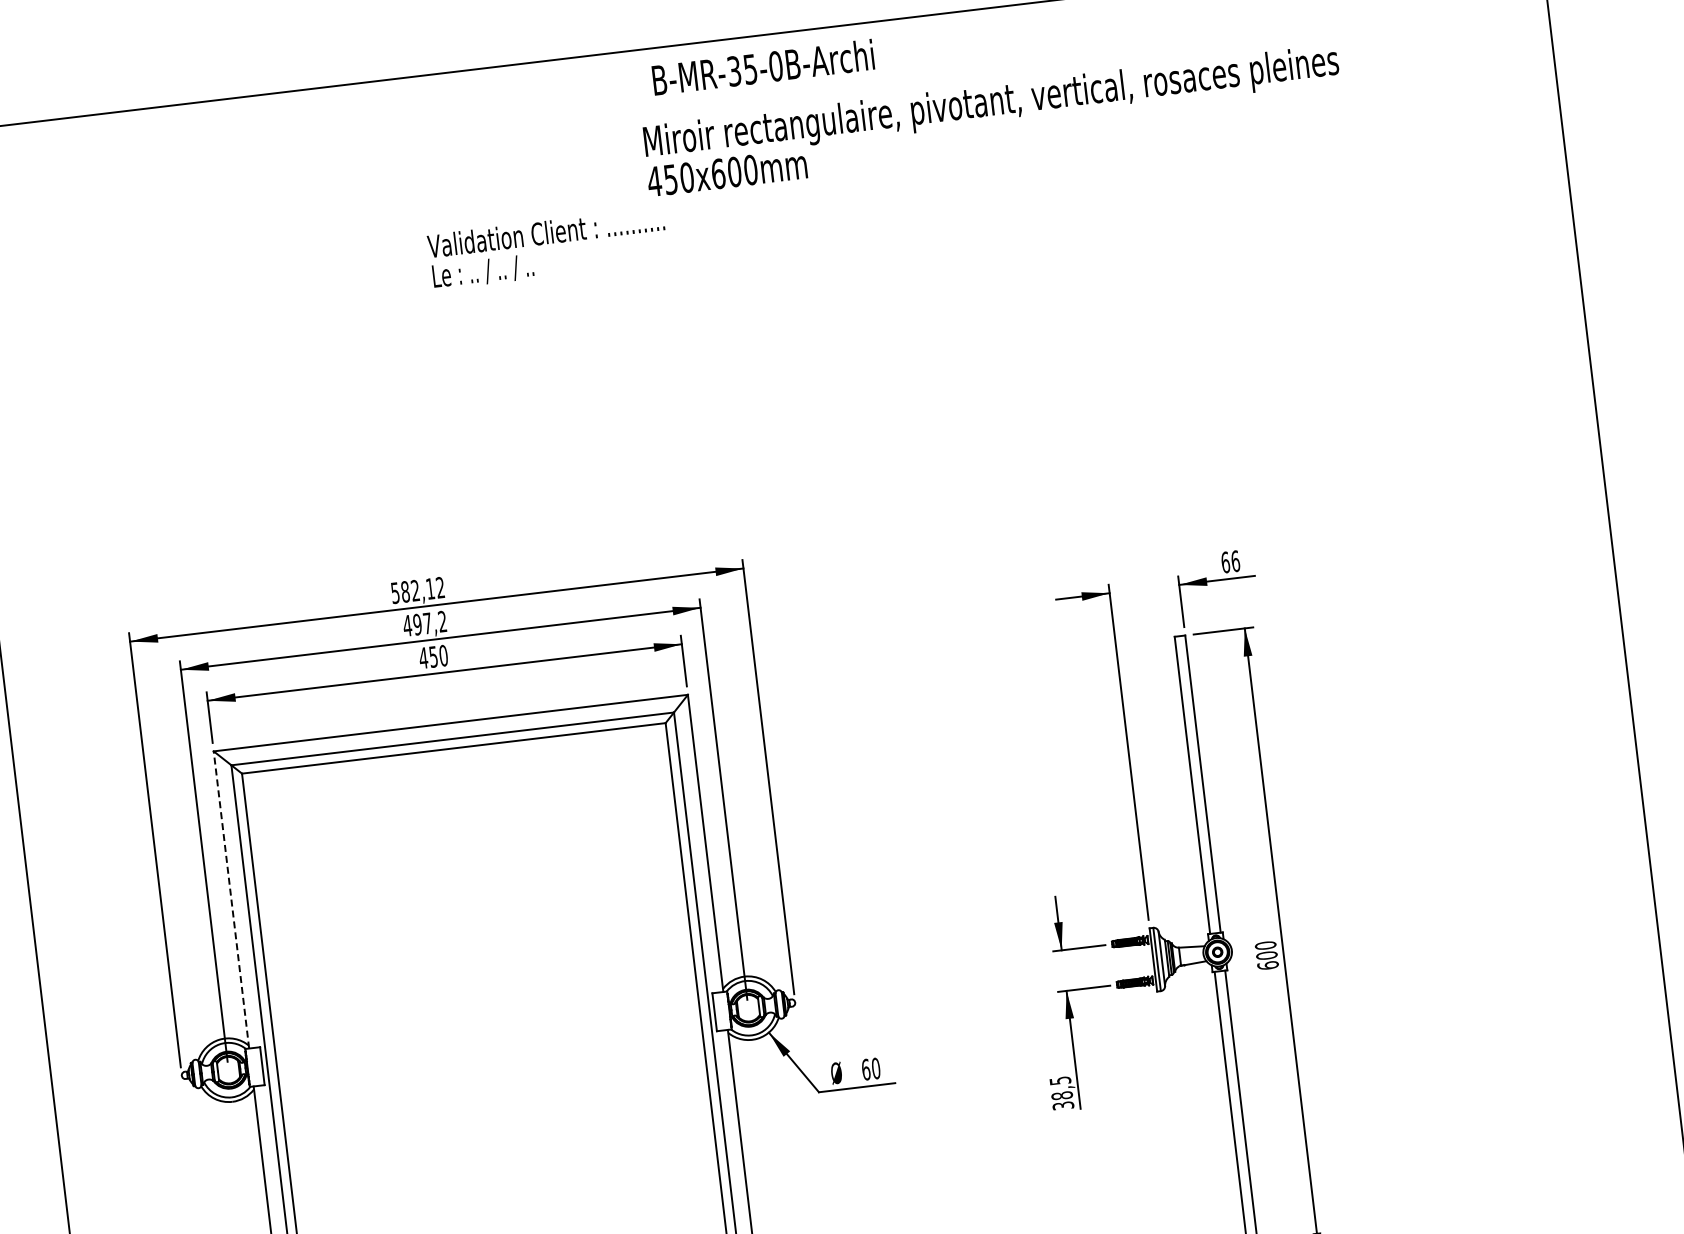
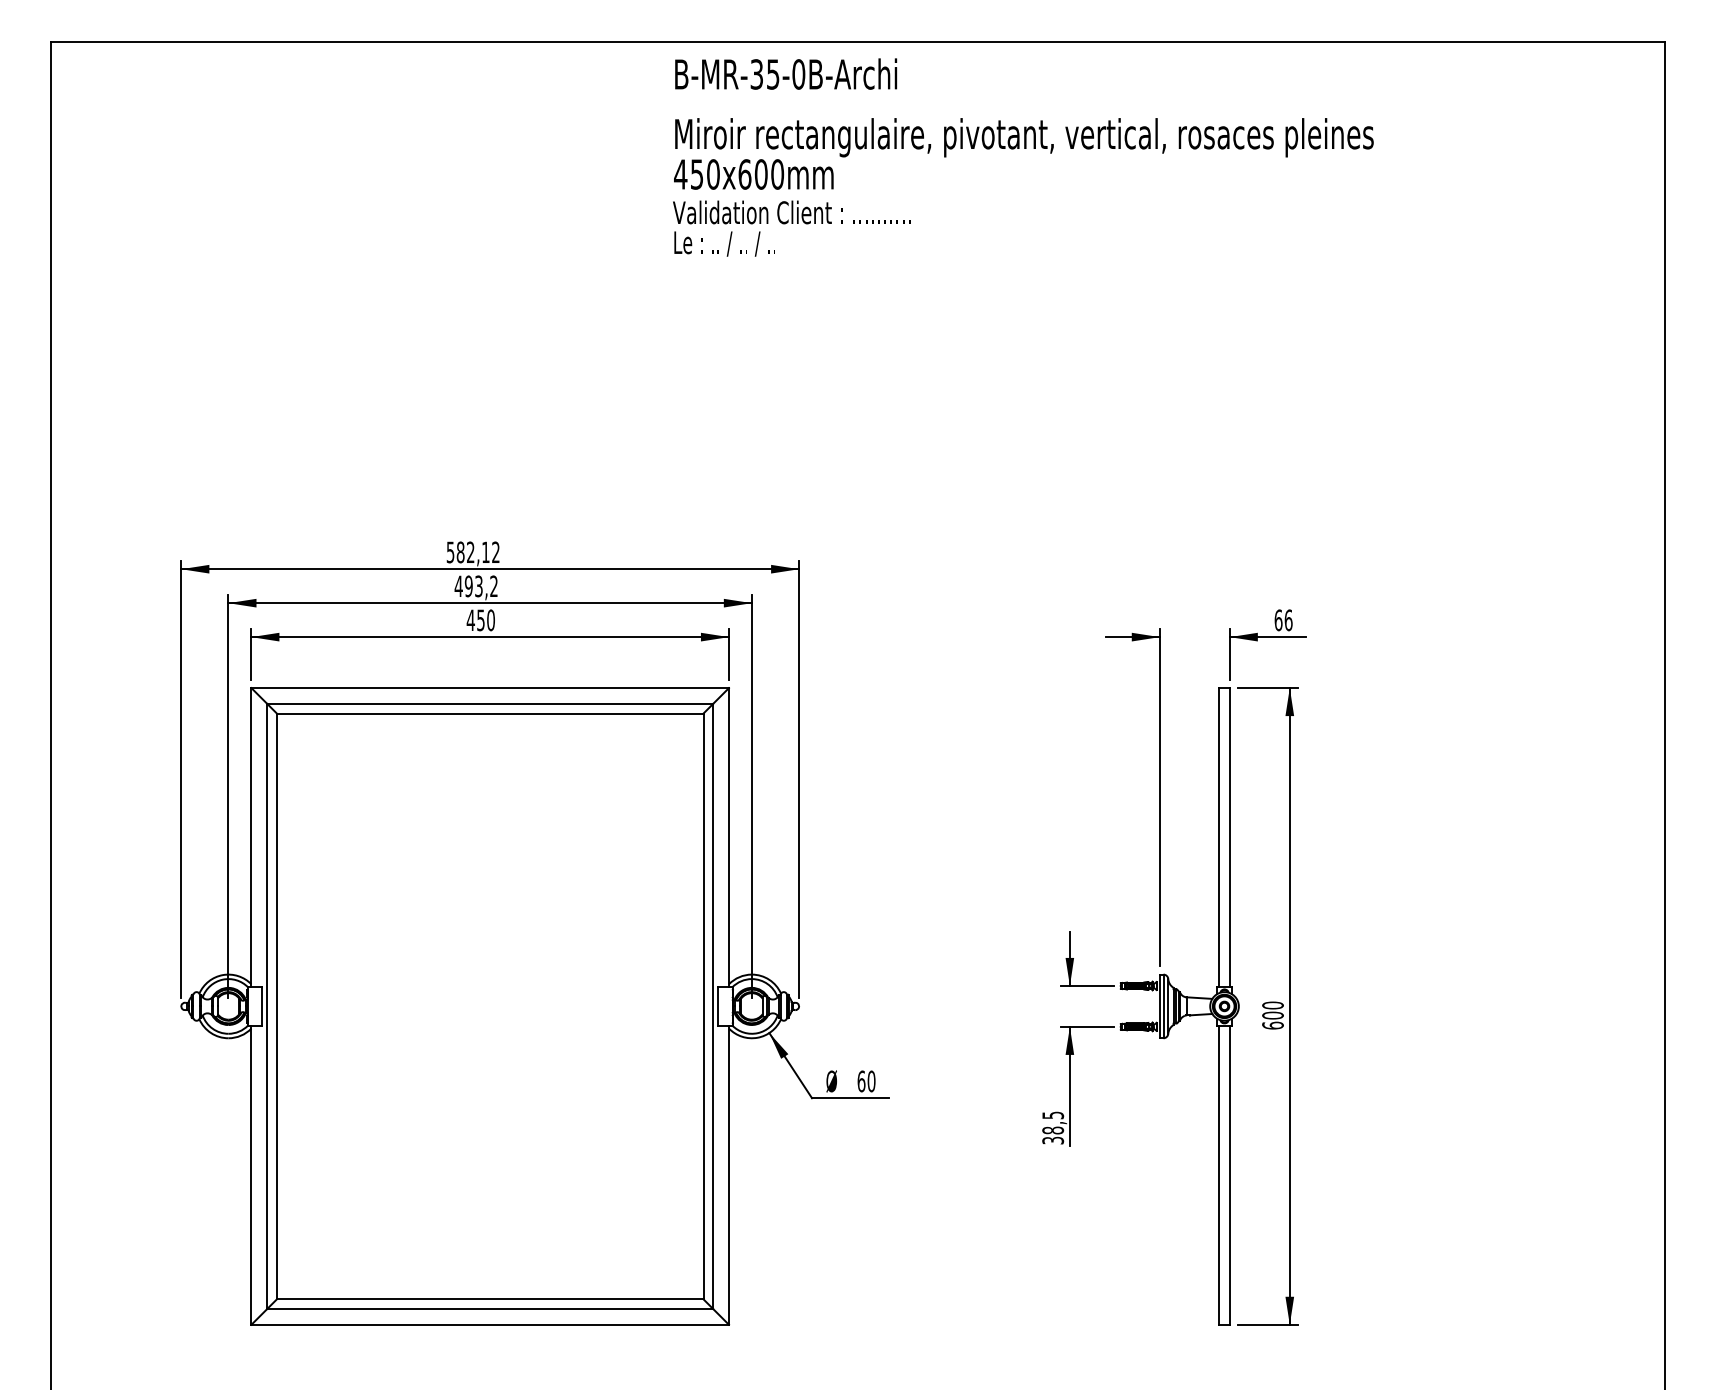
text: (763, 66) -> (786, 73), moved
text: (992, 120) -> (1023, 153), moved
text: (547, 248) -> (791, 228), moved
text: (427, 623) -> (478, 586), 497,2 -> 493,2
line: (231, 899) -> (251, 837), dashed -> solid

